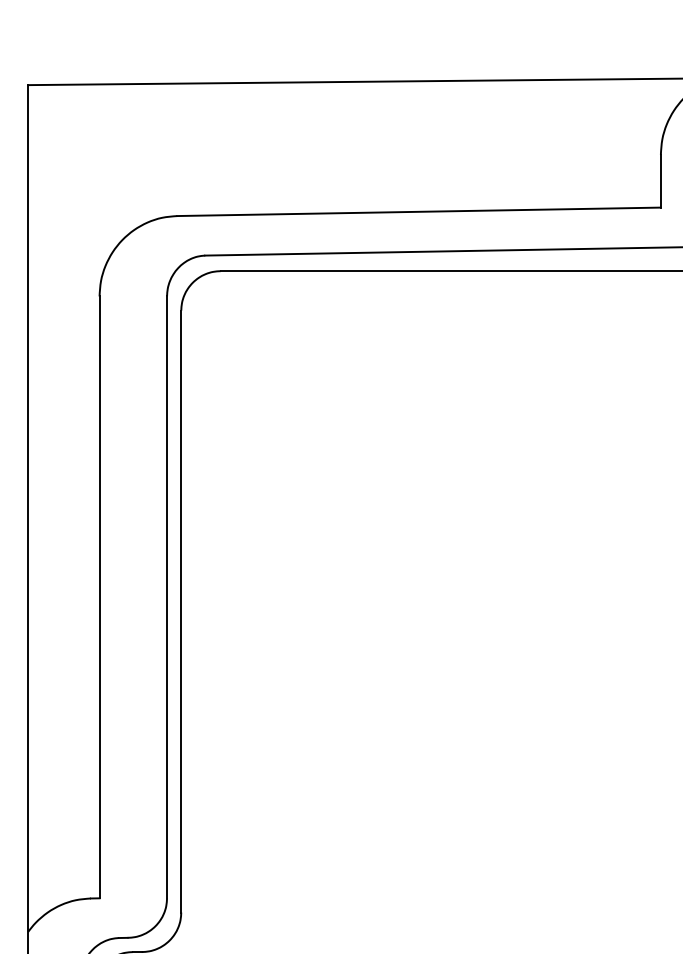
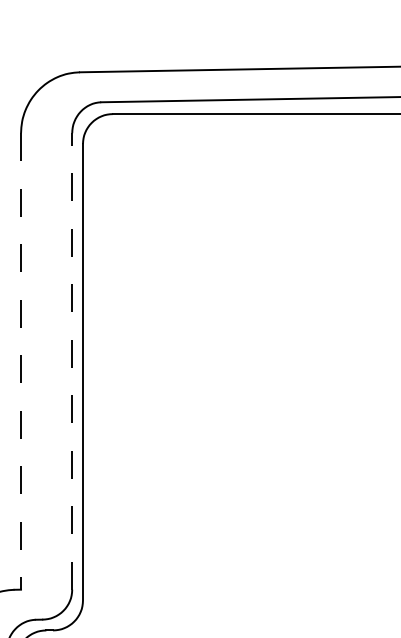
line: (99, 597) -> (21, 361), solid -> dashed
line: (167, 597) -> (72, 361), solid -> dashed

